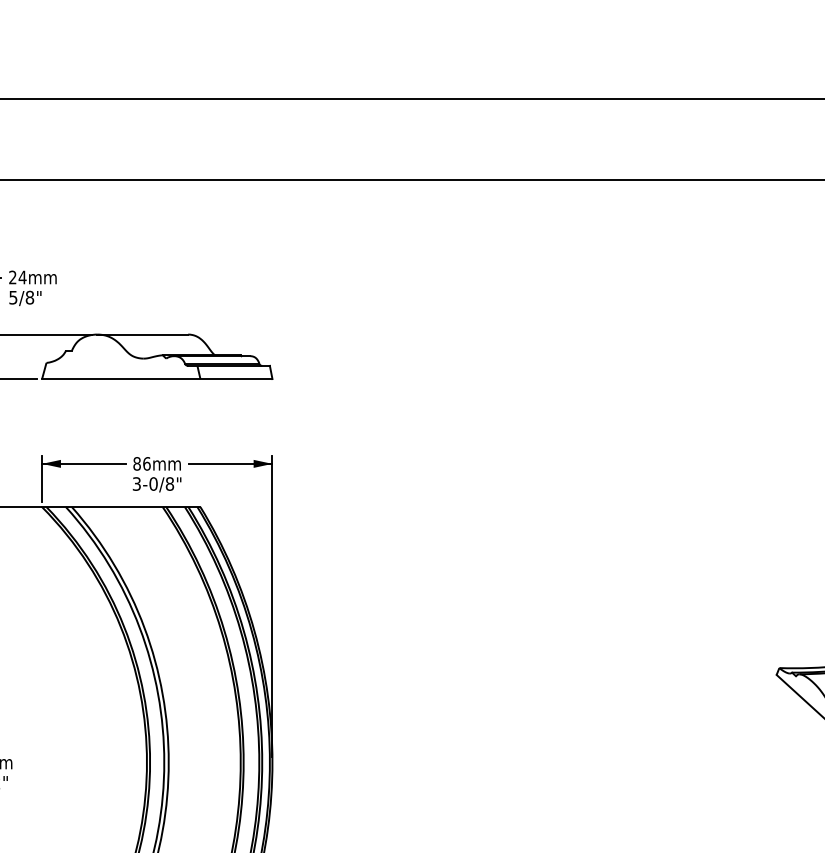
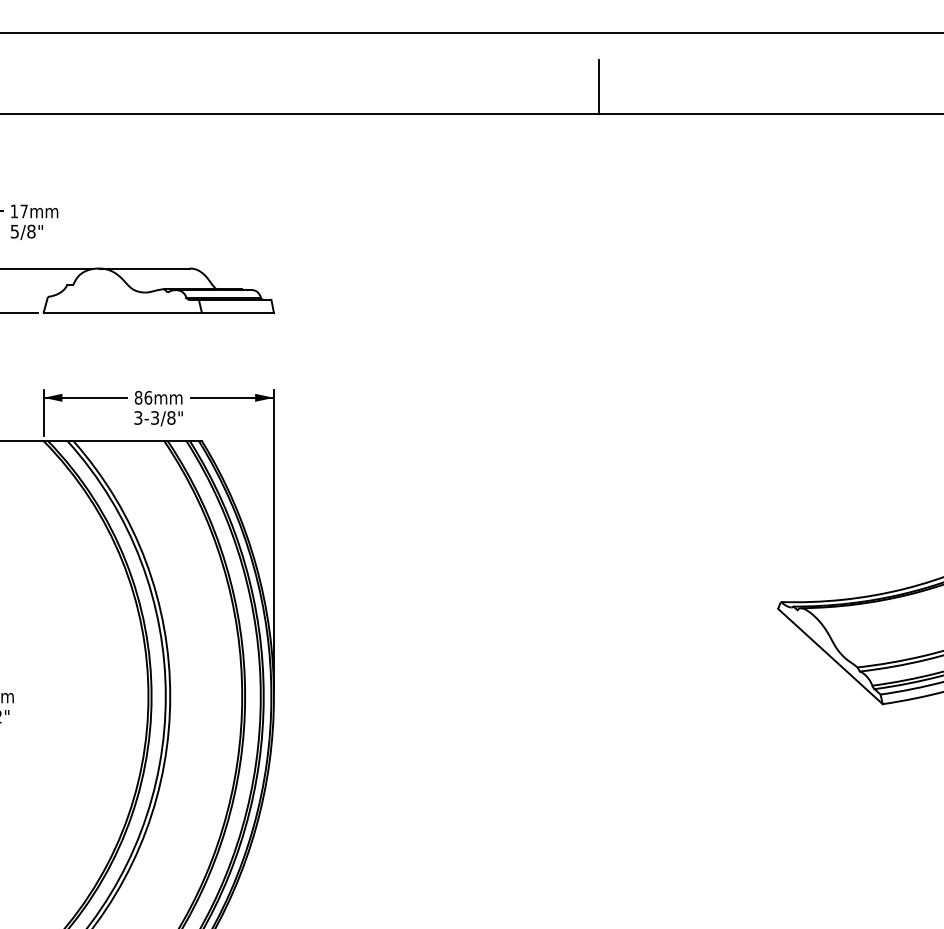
line: (598, 152) -> (599, 86), added
text: (18, 277) -> (19, 211), 24 -> 17
text: (154, 483) -> (155, 417), 3-0/8" -> 3-3/8"

